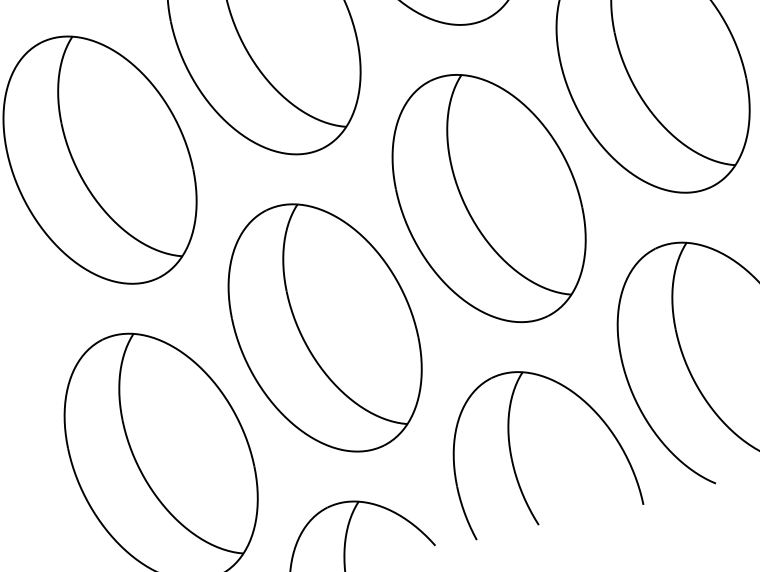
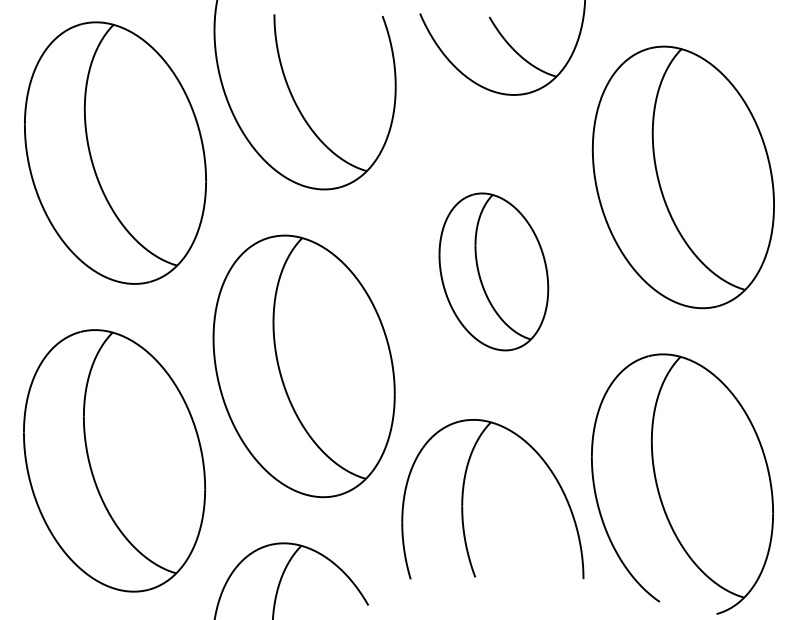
part: (488, 198) -> (493, 271), size x0.6
part: (511, 452) -> (463, 499), moved

